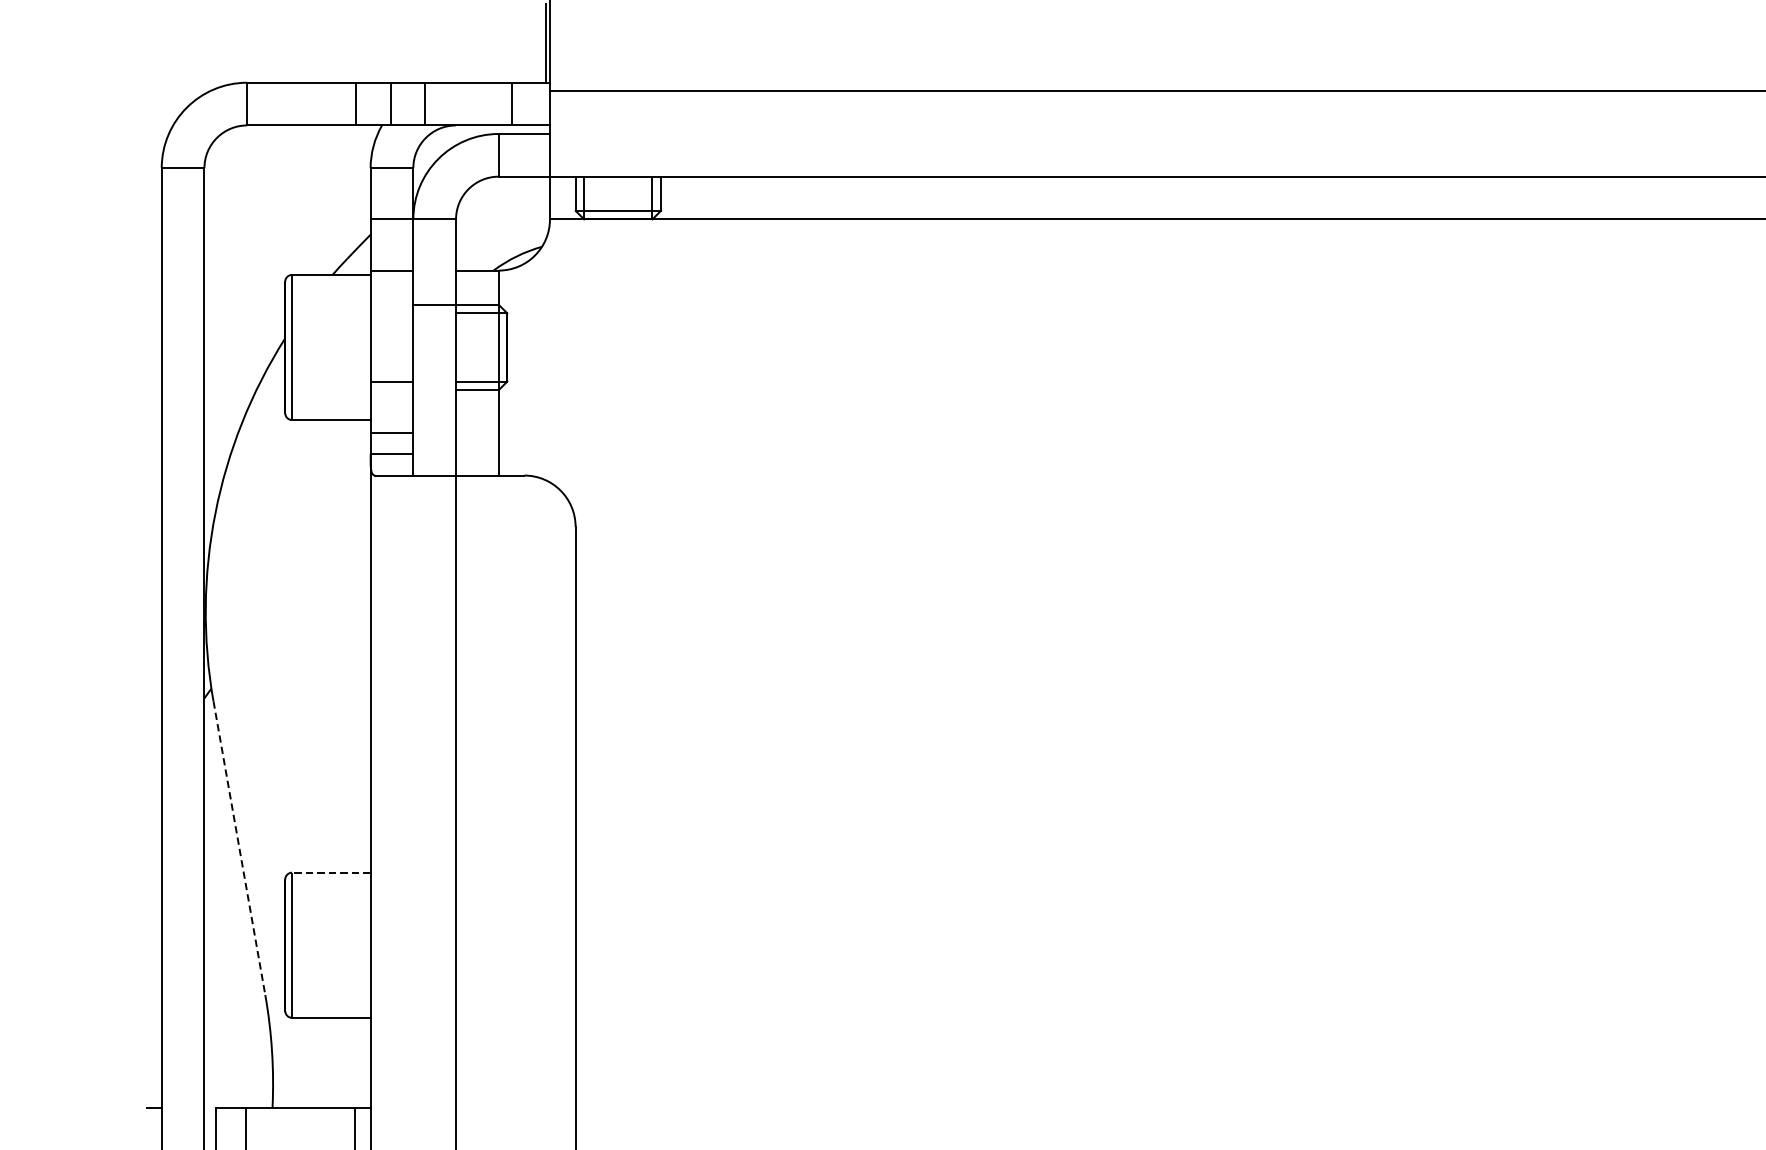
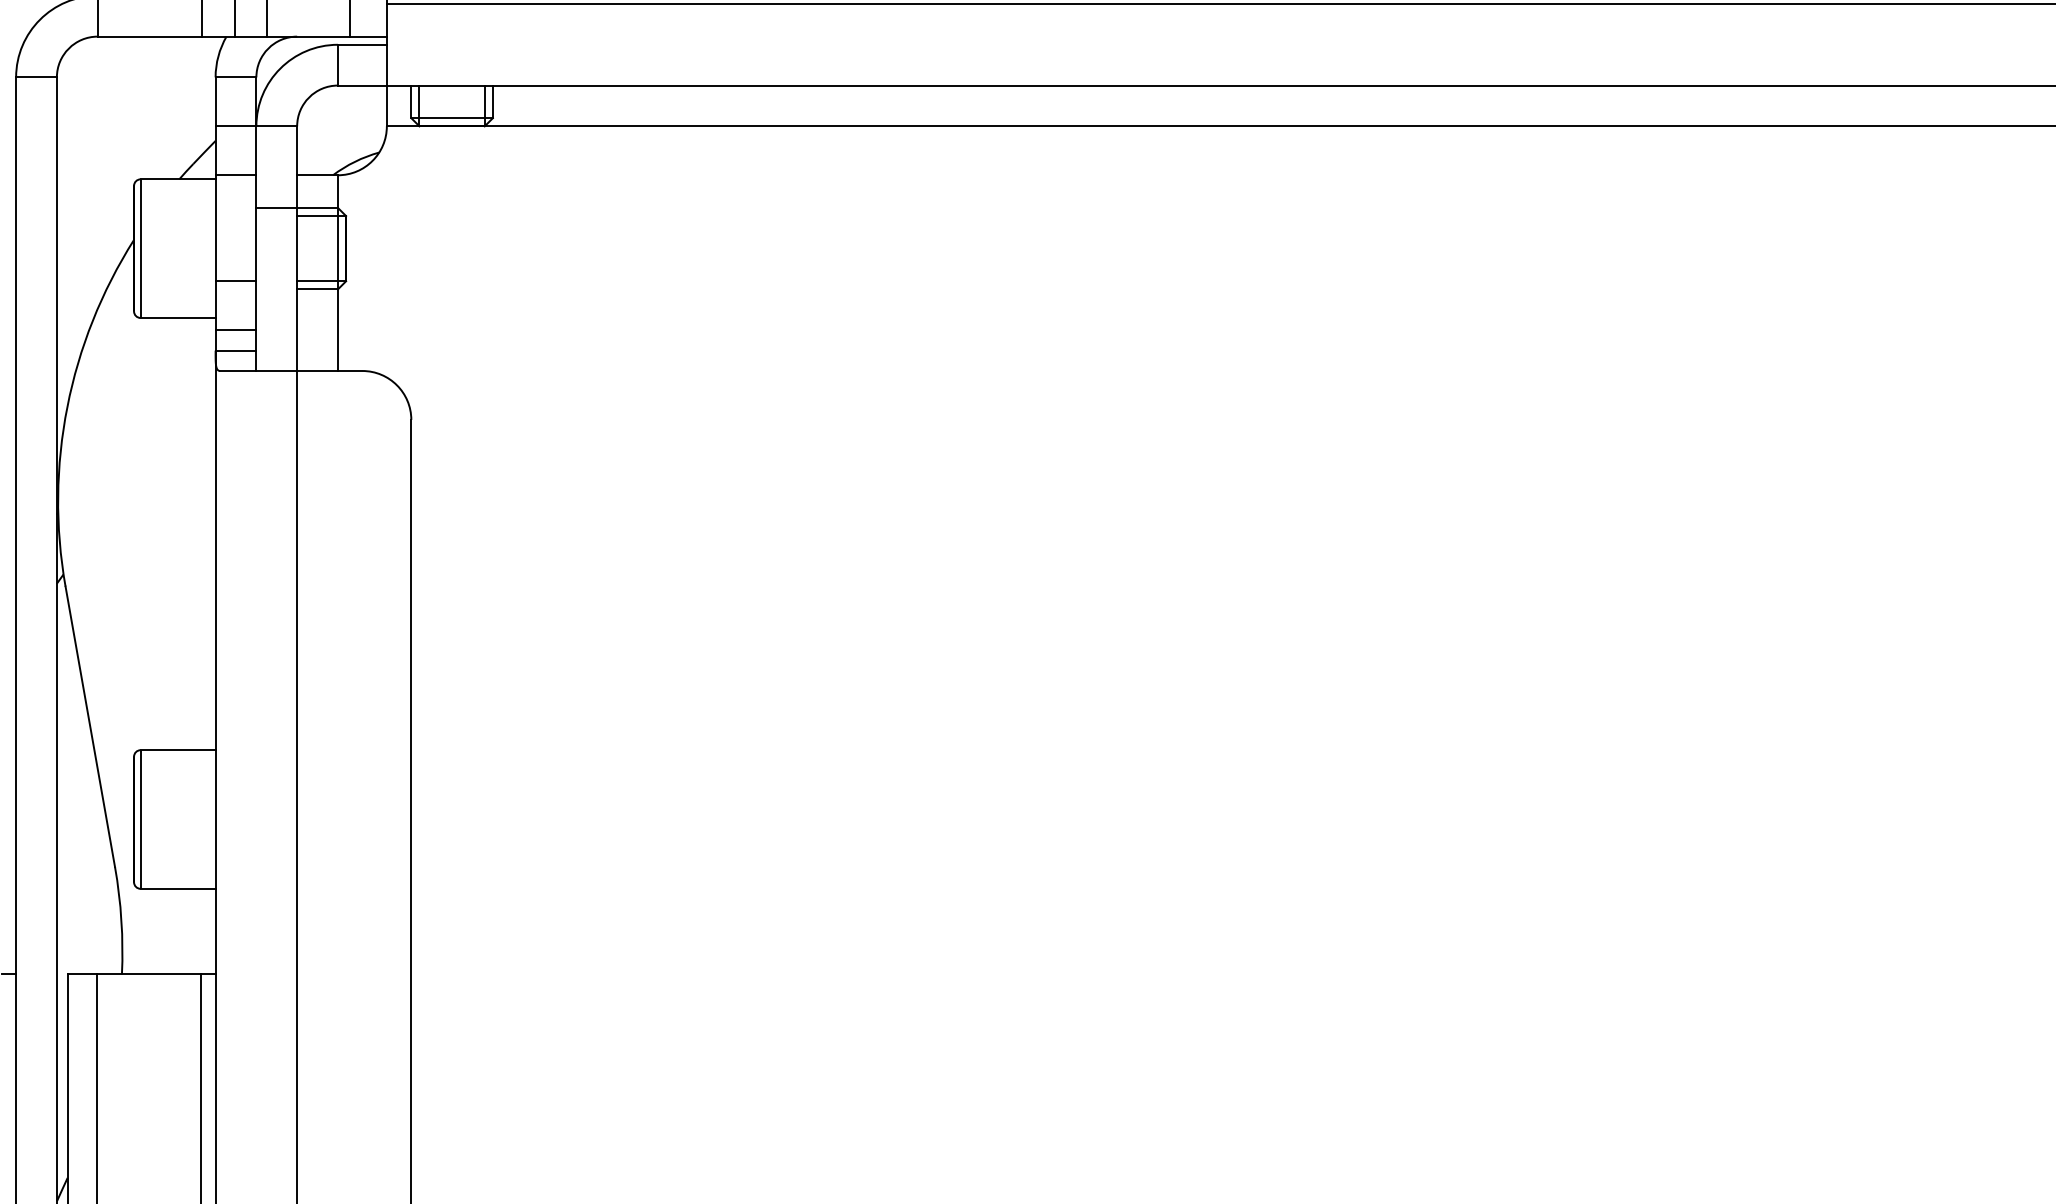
line: (239, 848) -> (90, 727), dashed -> solid
line: (331, 872) -> (178, 750), dashed -> solid

